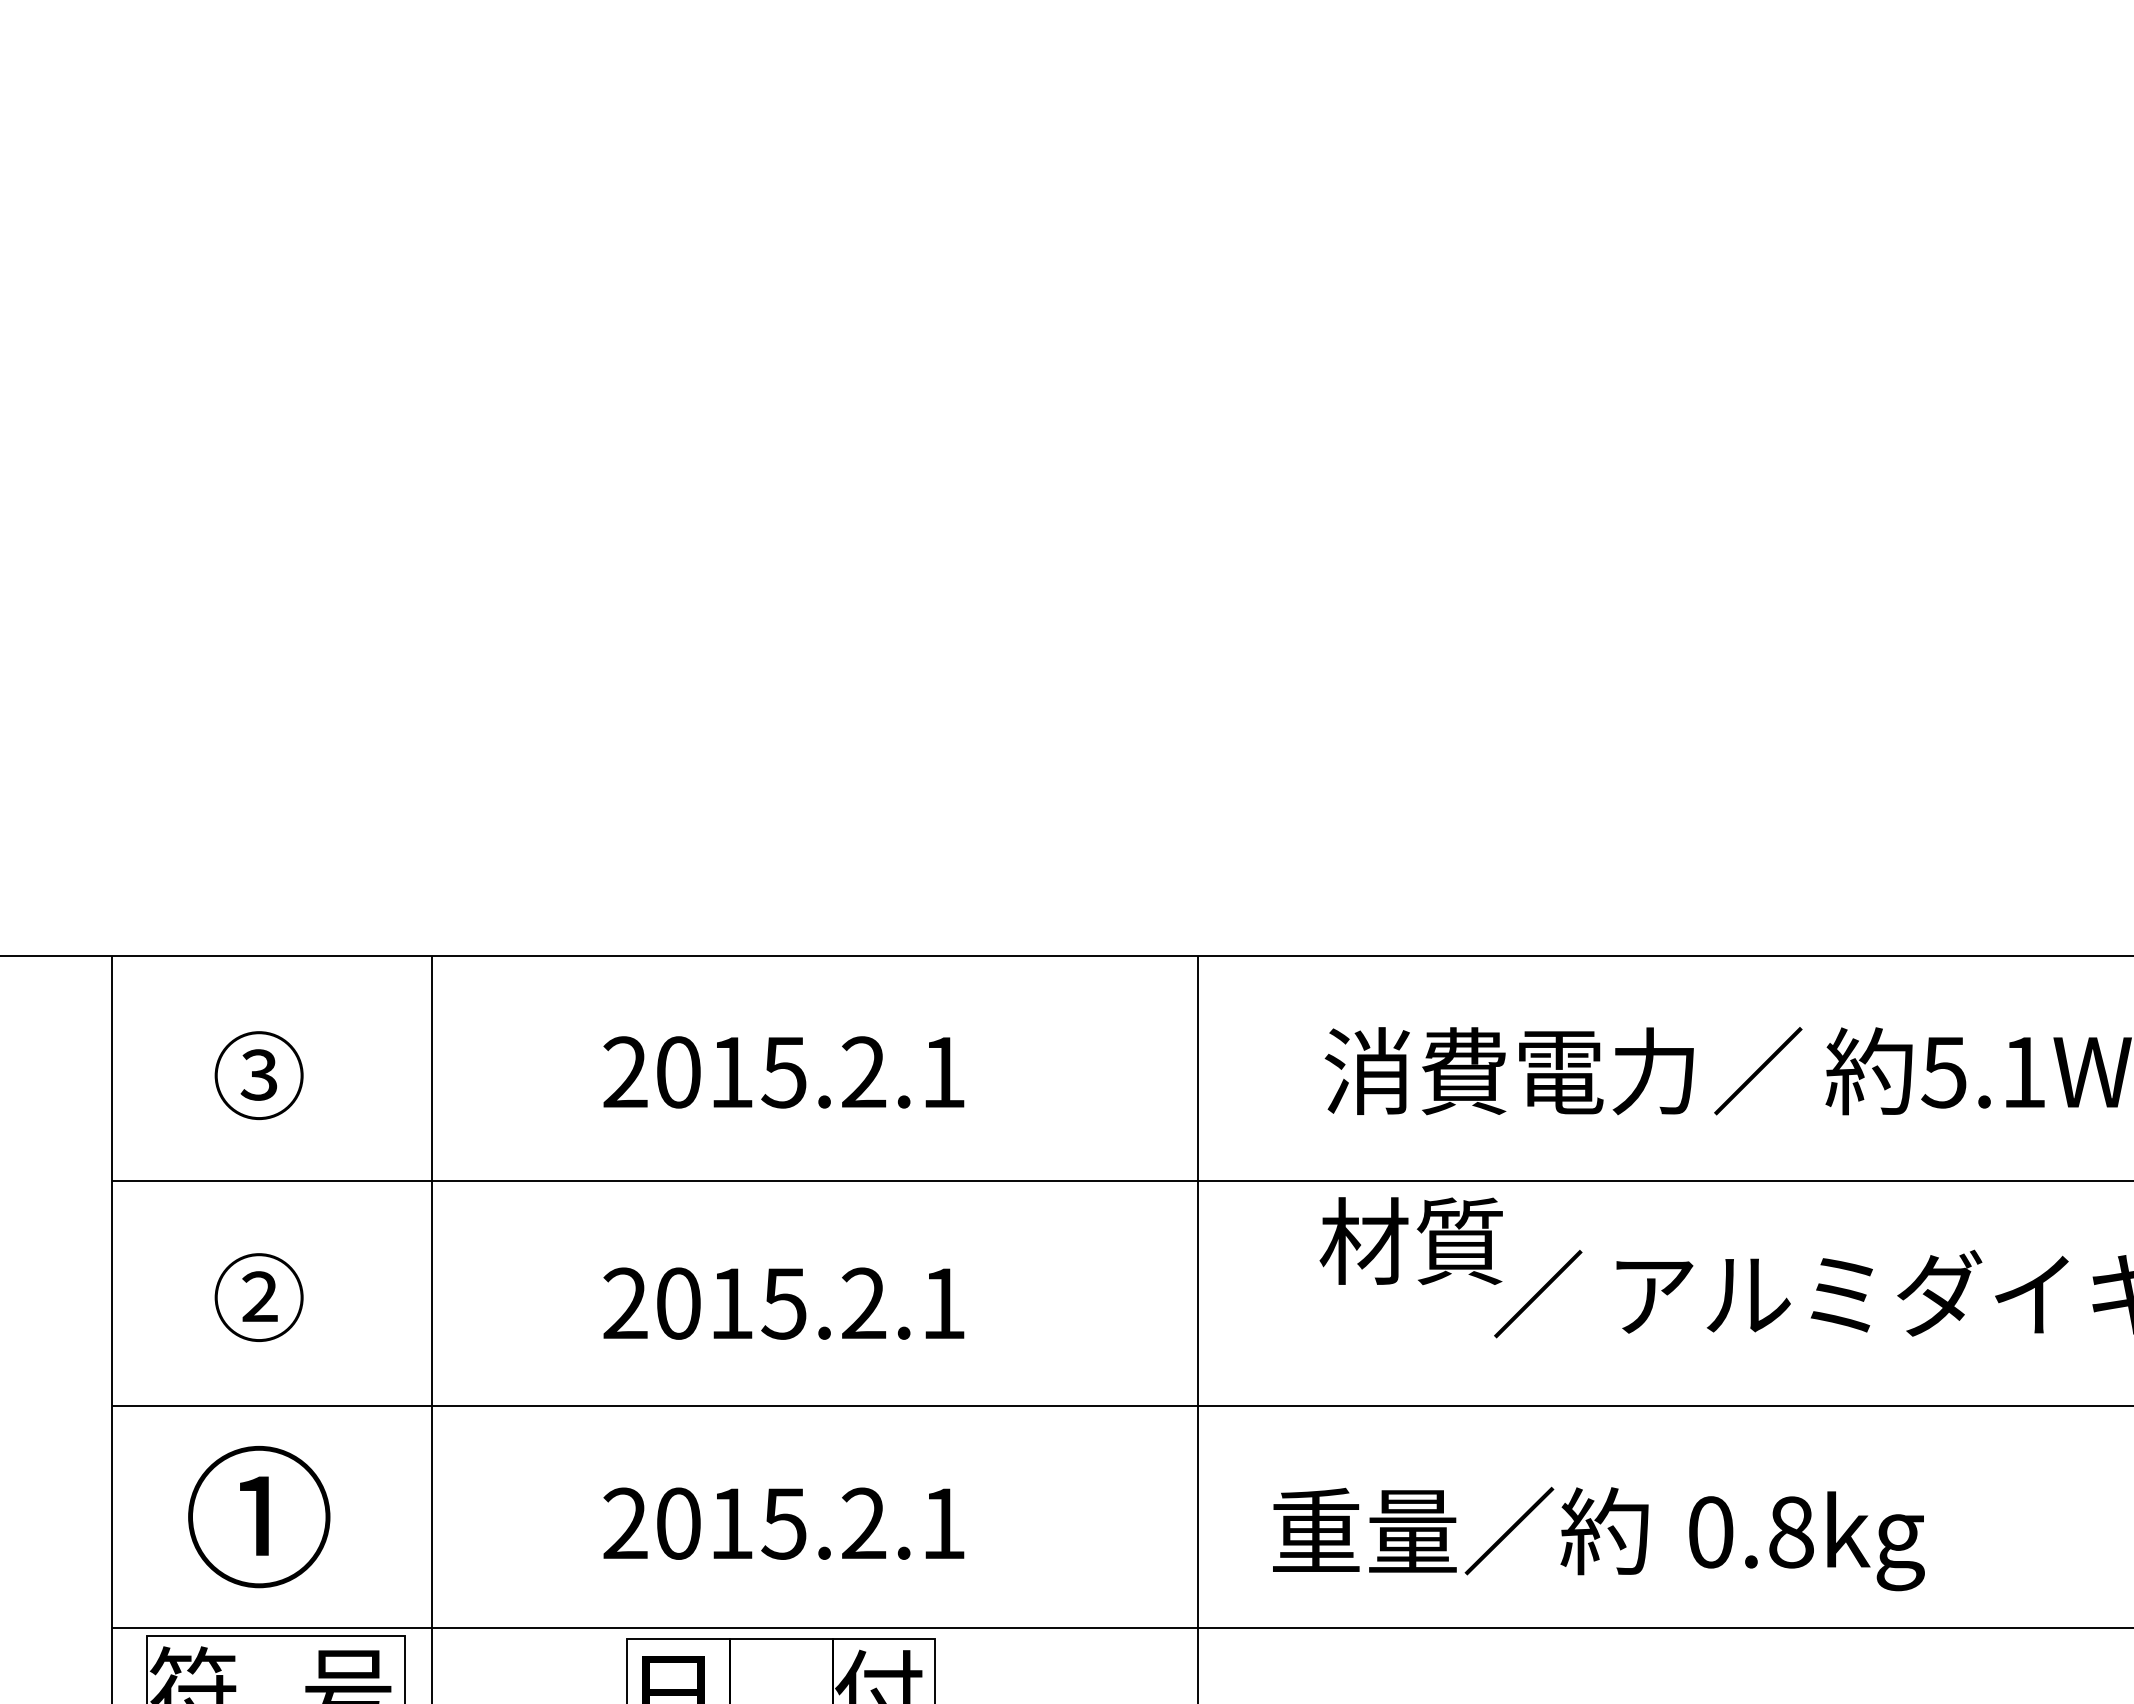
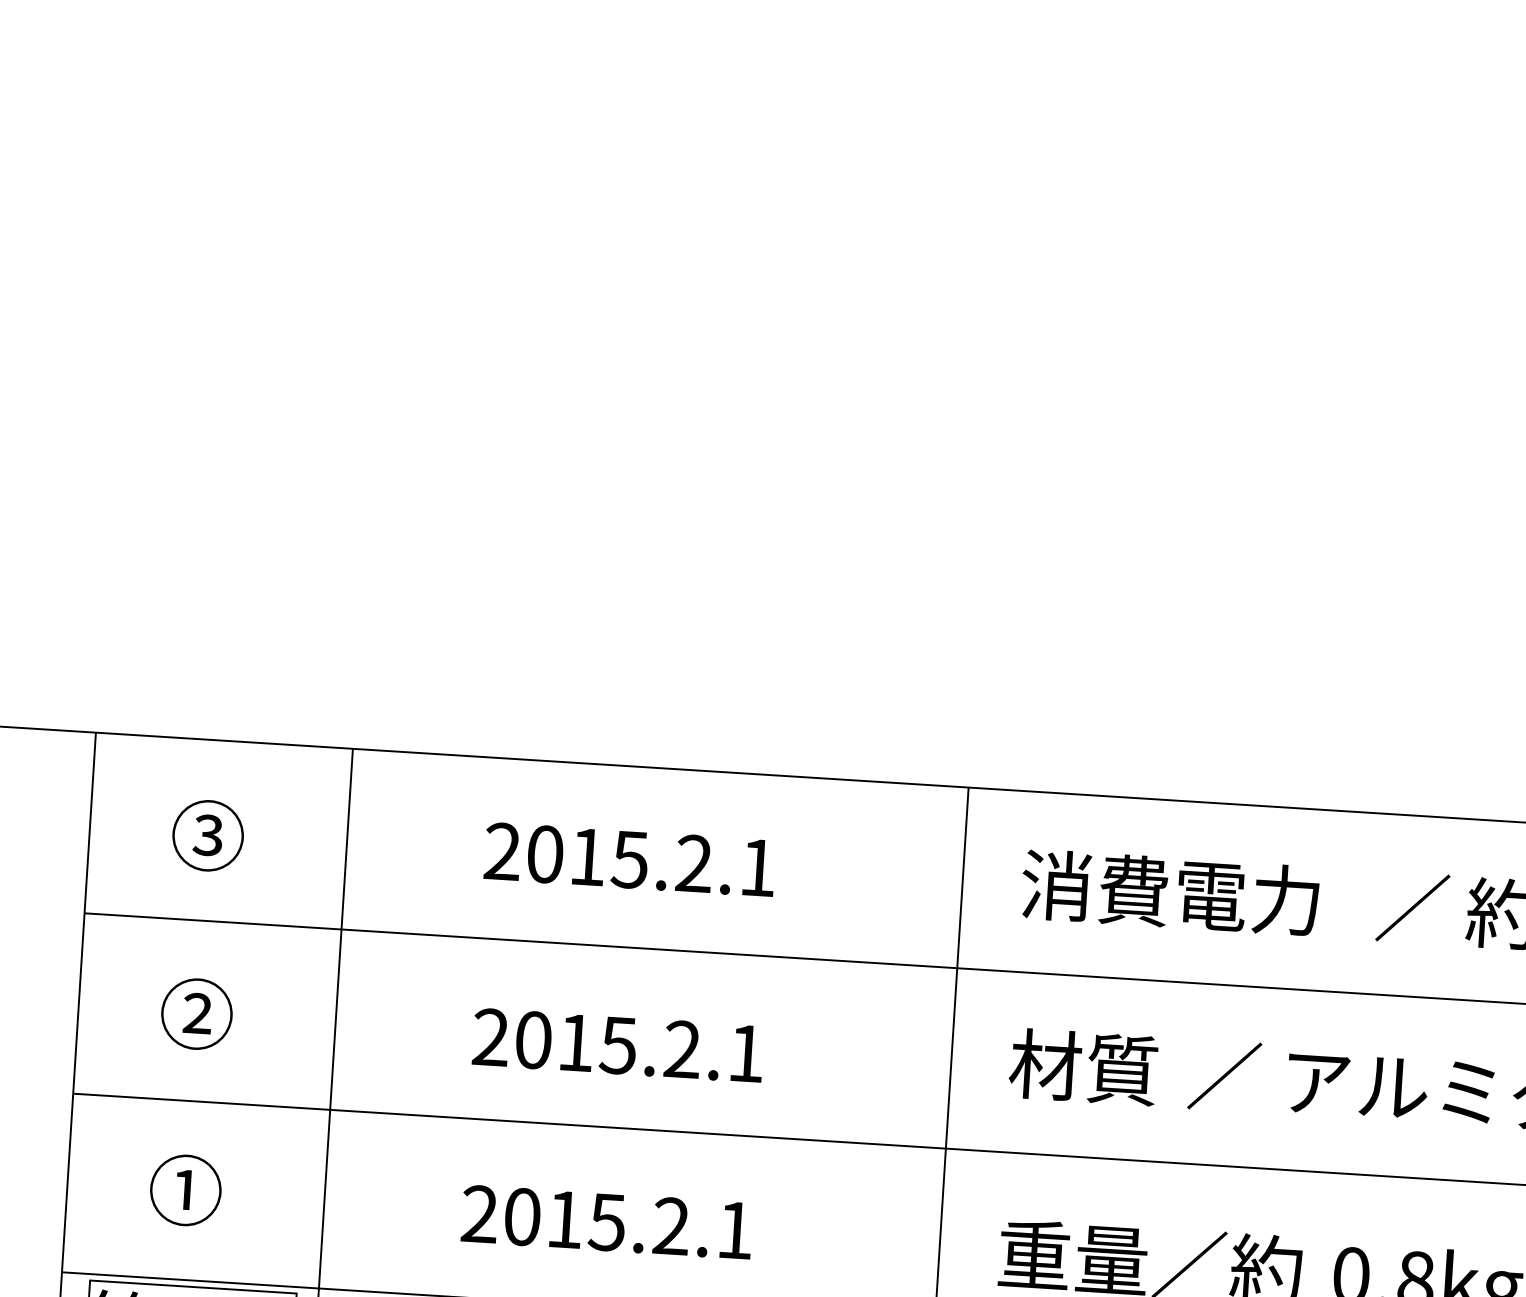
part: (1502, 1065) -> (1165, 887), moved
part: (1398, 1240) -> (1073, 1065), moved
part: (258, 1516) -> (185, 1189), size x0.62

